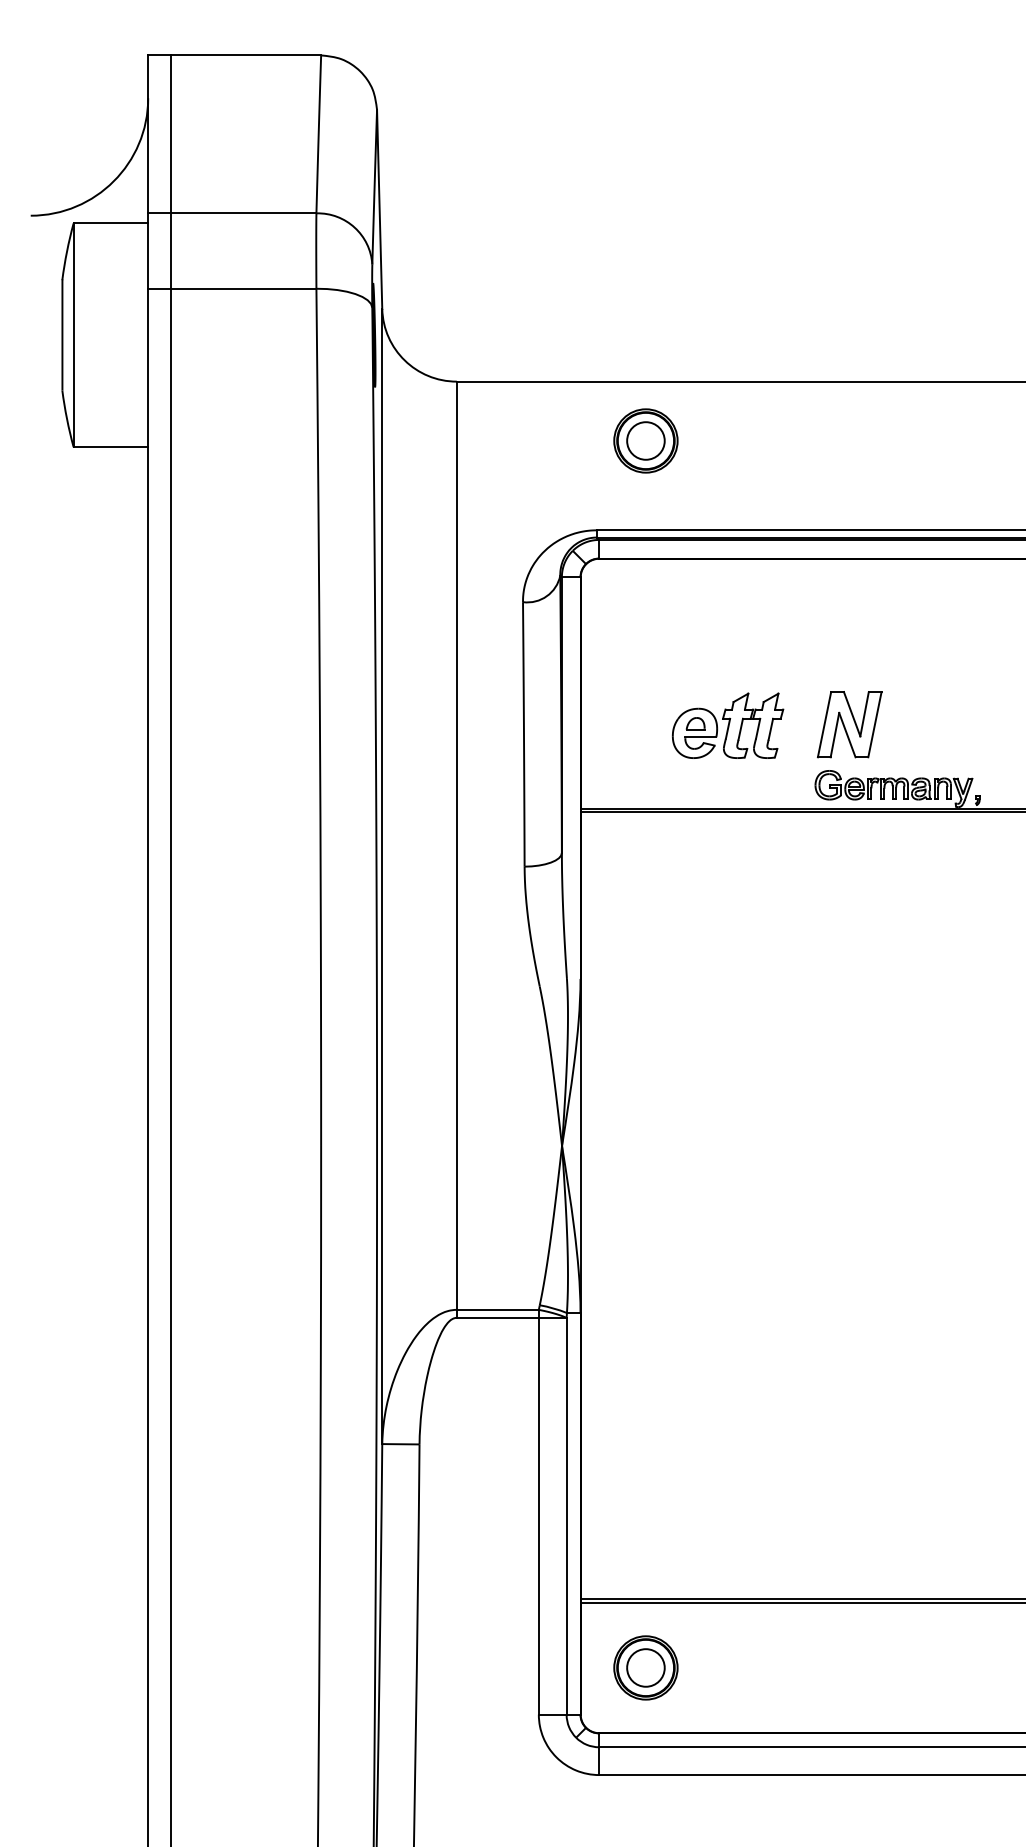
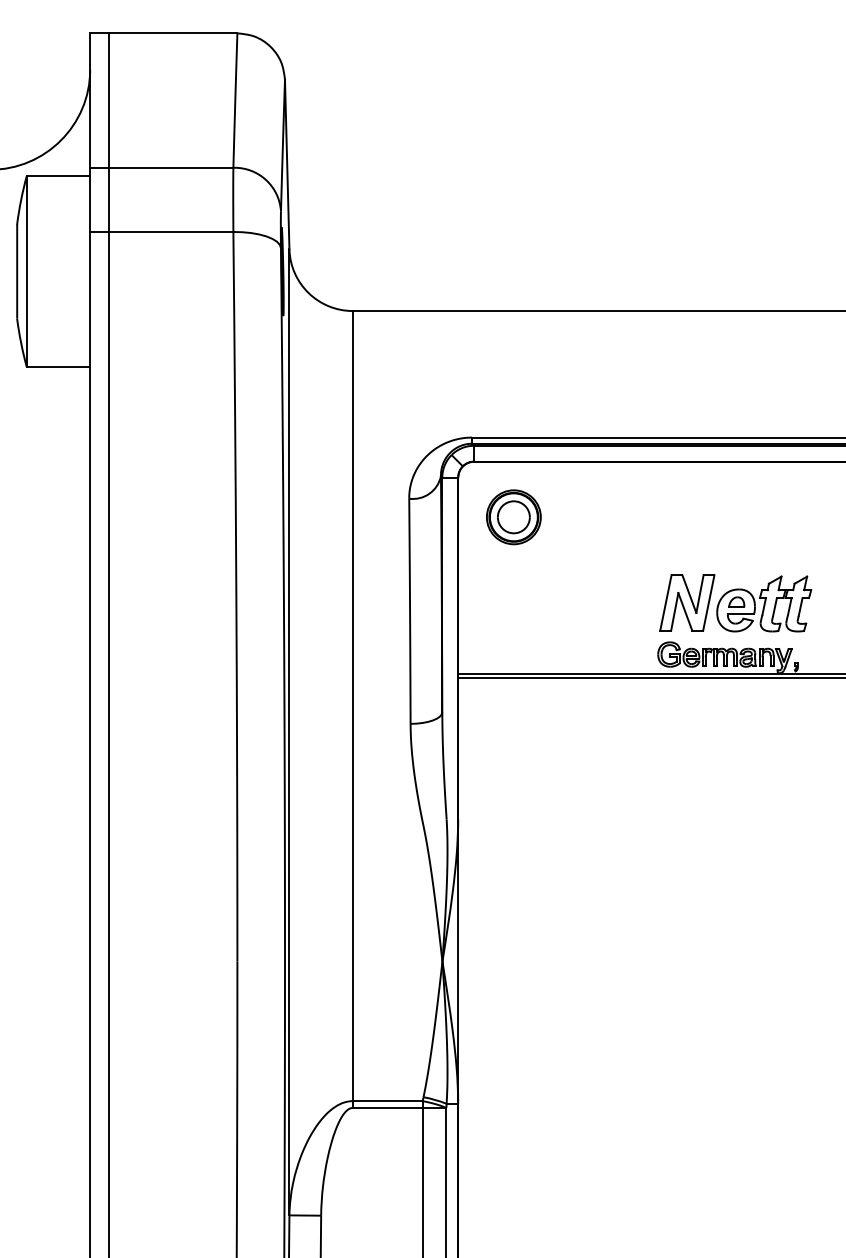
part: (645, 440) -> (513, 516), moved
part: (728, 725) -> (764, 603), moved

